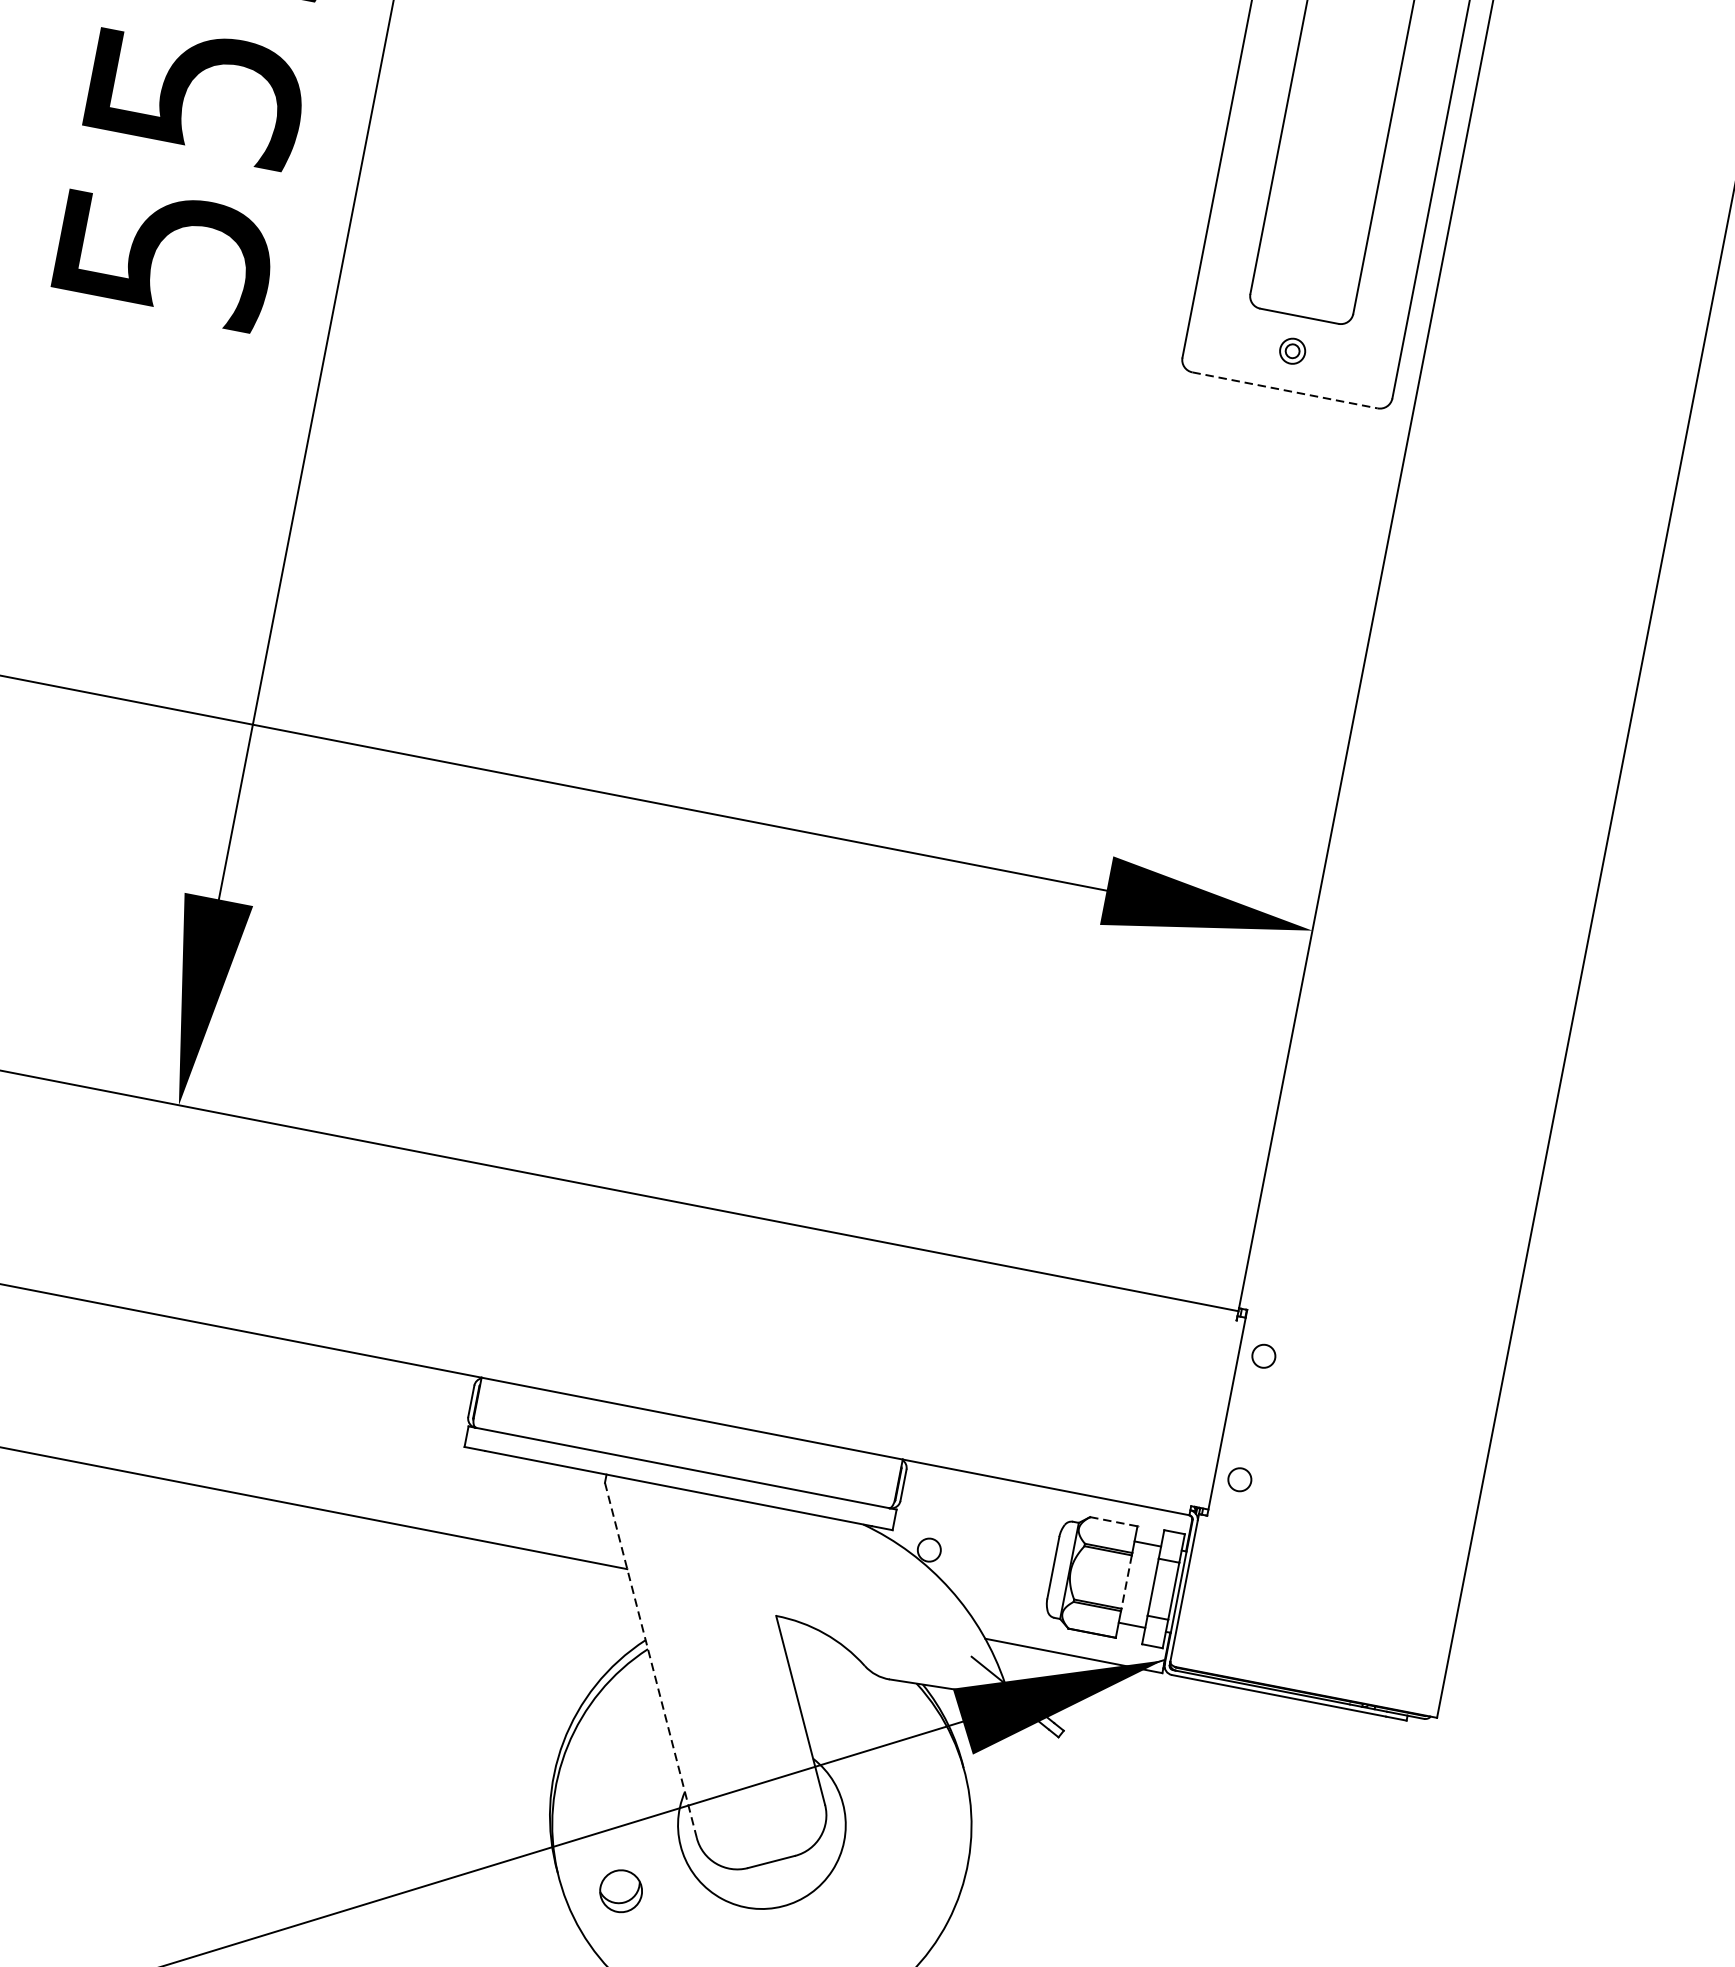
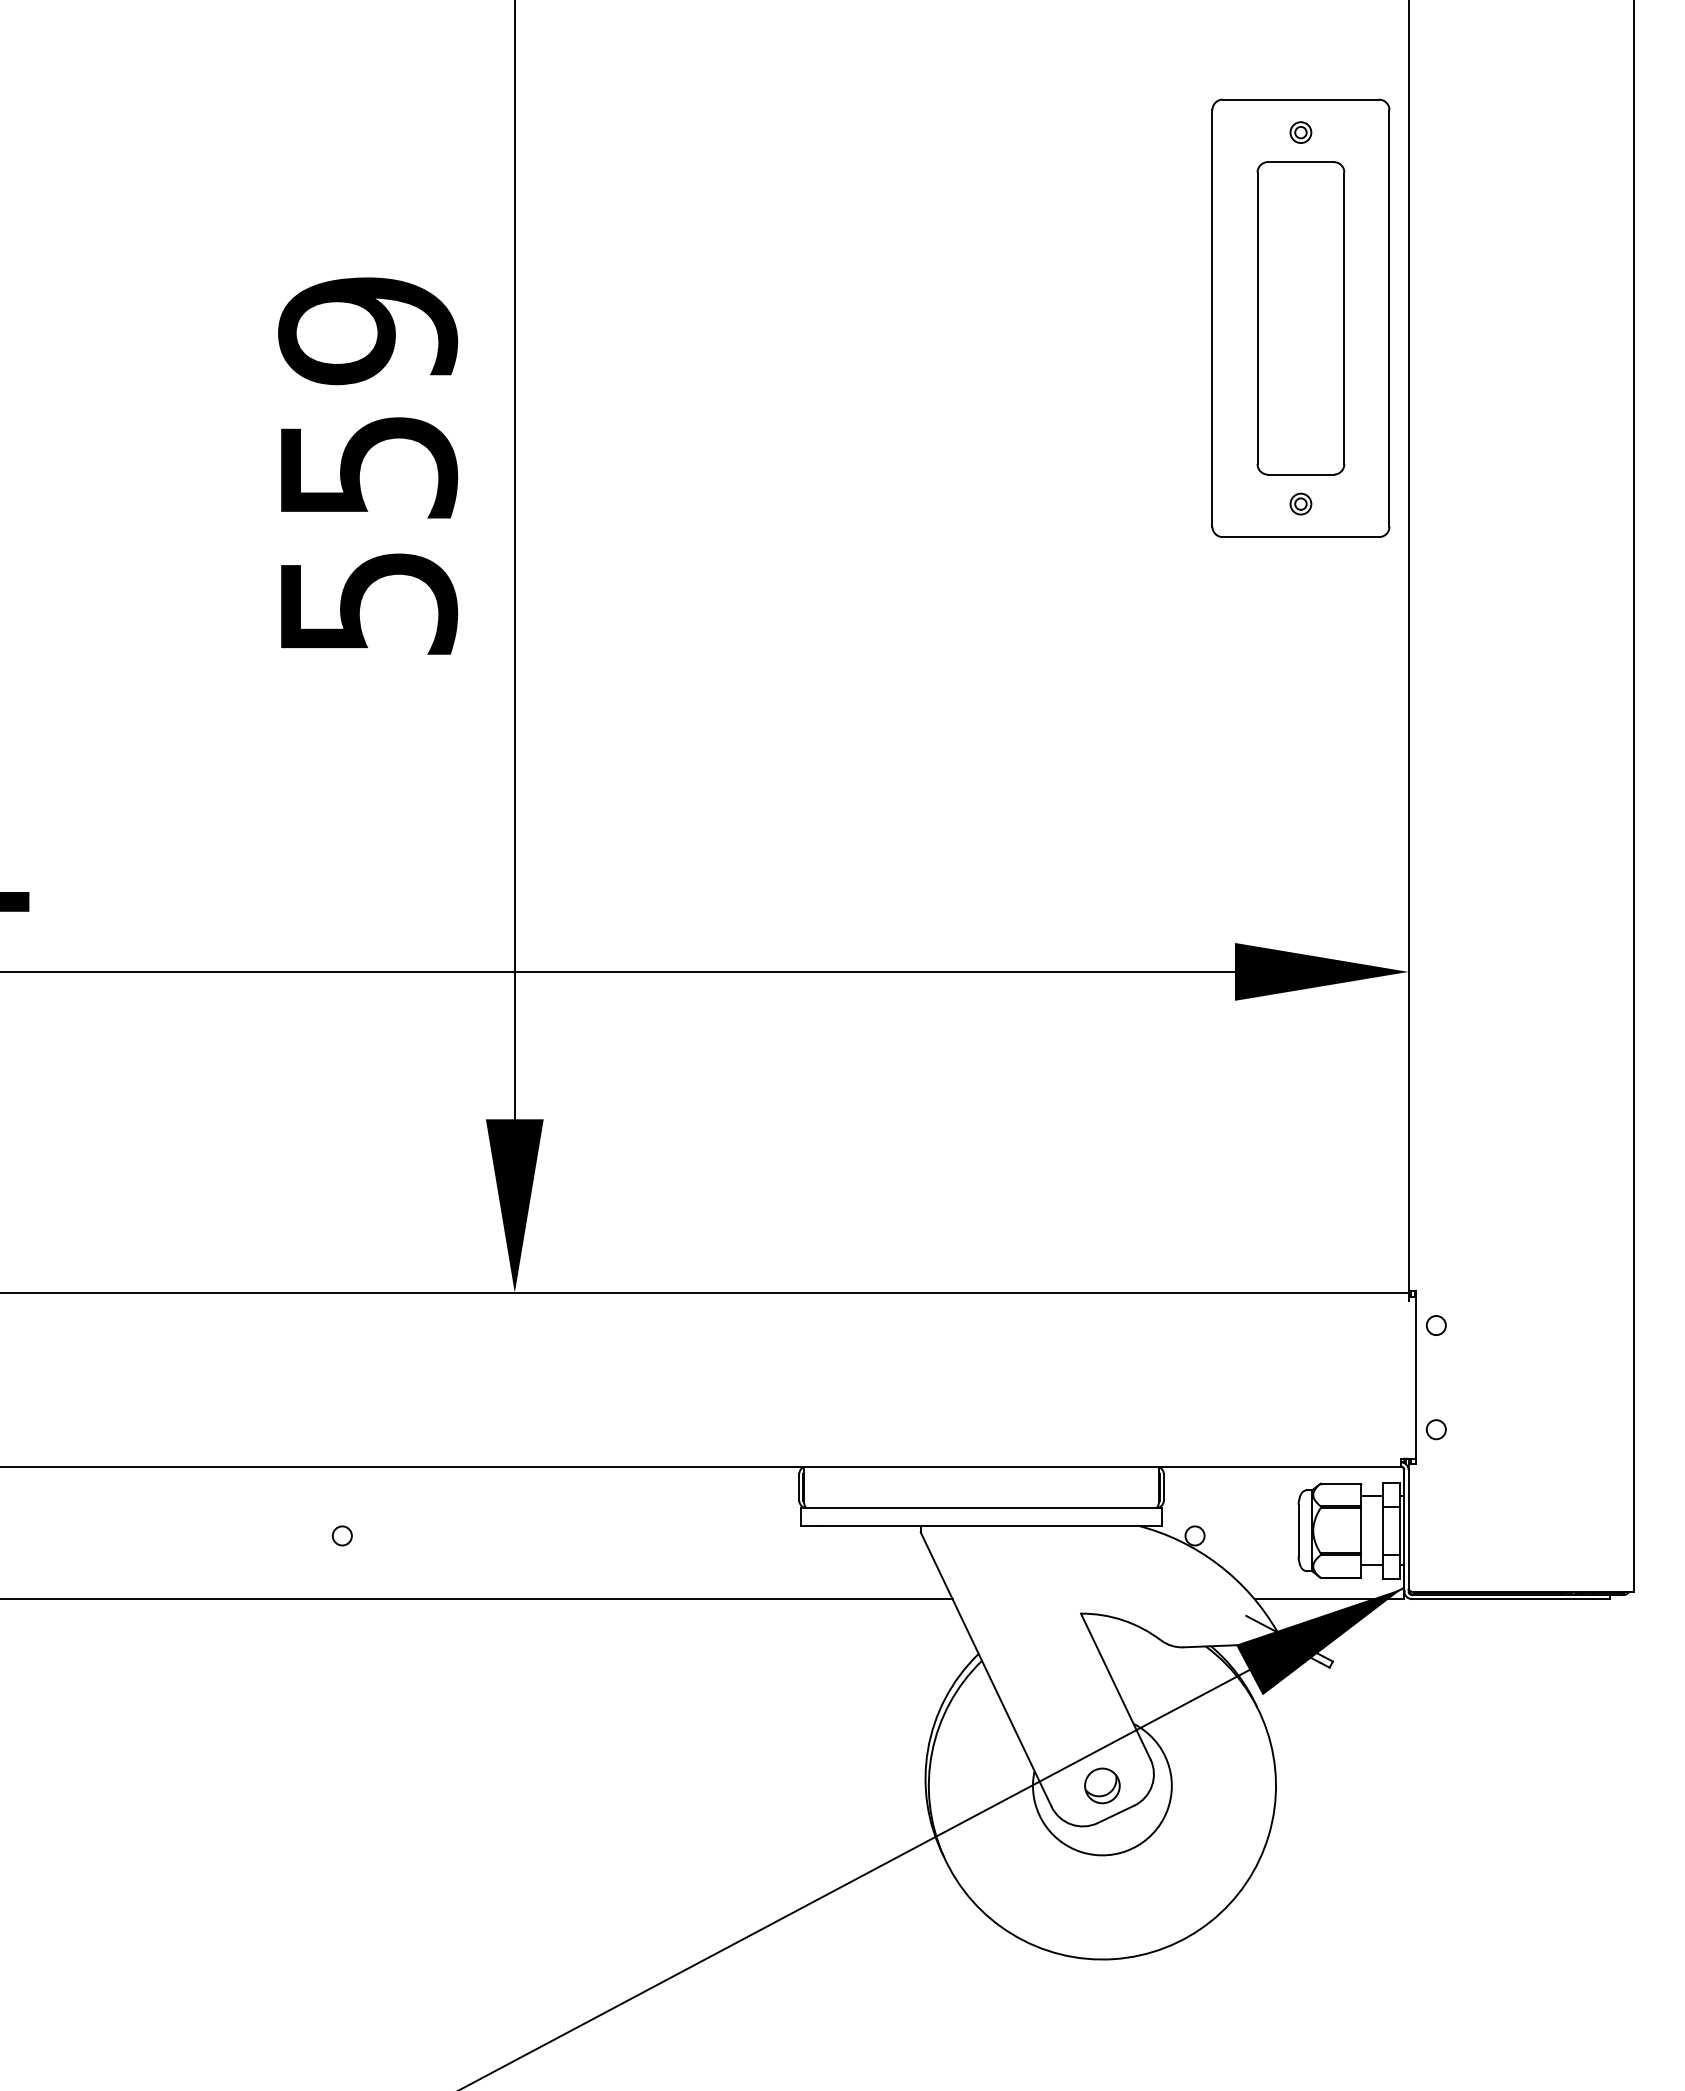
line: (1285, 390) -> (1301, 537), dashed -> solid
line: (1113, 1521) -> (1340, 1483), dashed -> solid
line: (1126, 1582) -> (1360, 1531), dashed -> solid
line: (651, 1660) -> (986, 1669), dashed -> solid
part: (621, 1890) -> (1102, 1785), moved

